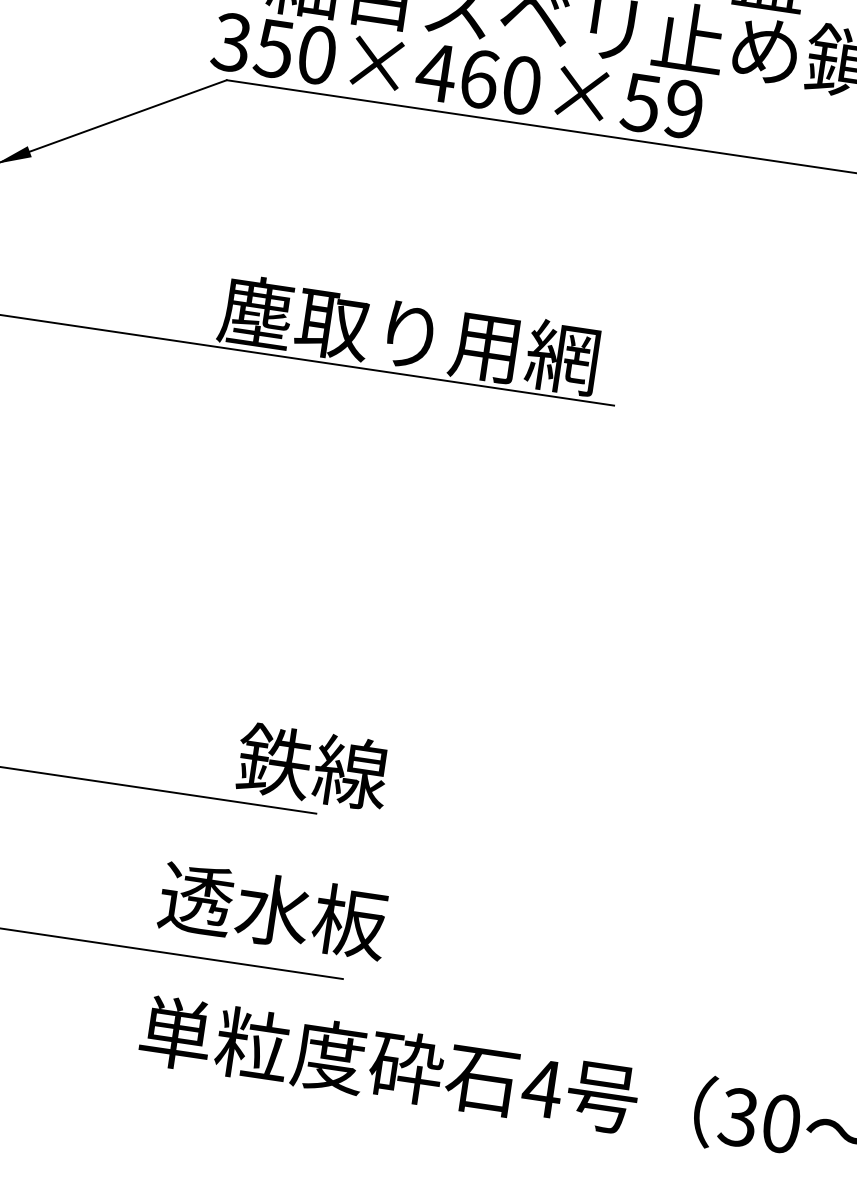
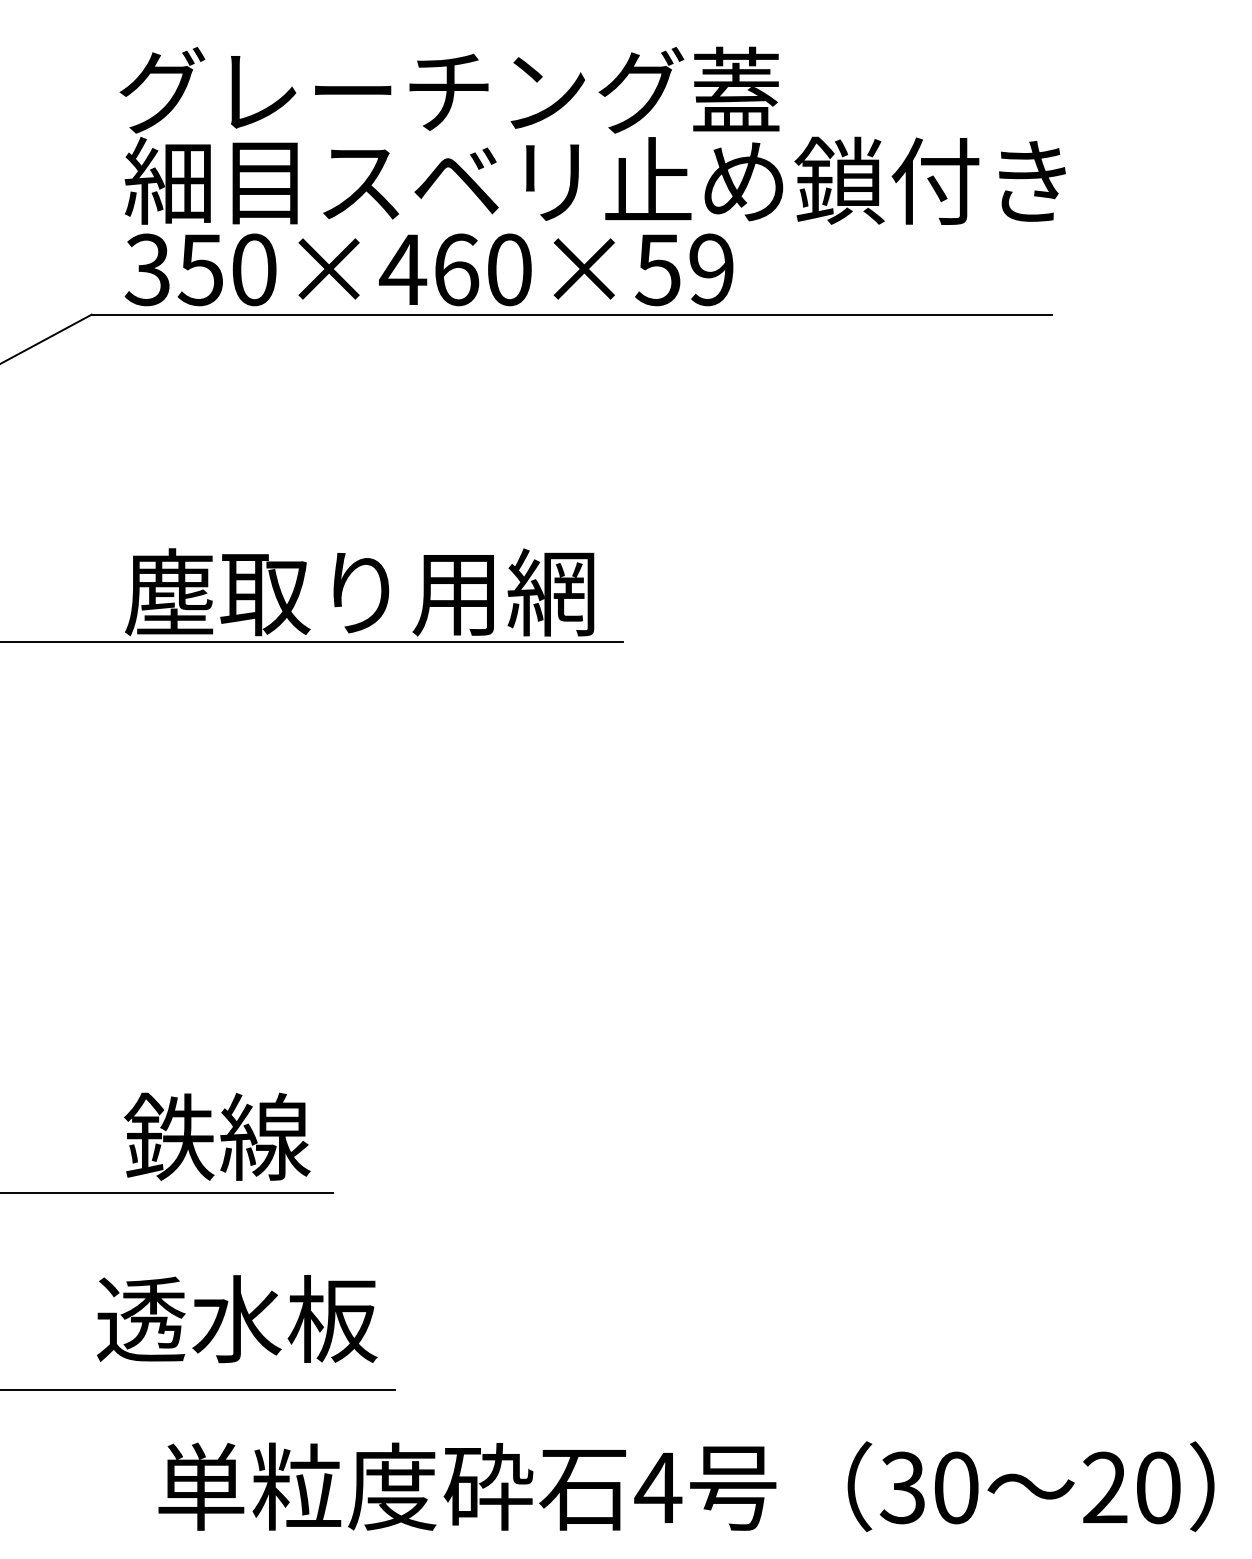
text: (456, 75) -> (428, 269), moved
text: (313, 766) -> (217, 1136), moved
text: (273, 910) -> (237, 1319), moved

